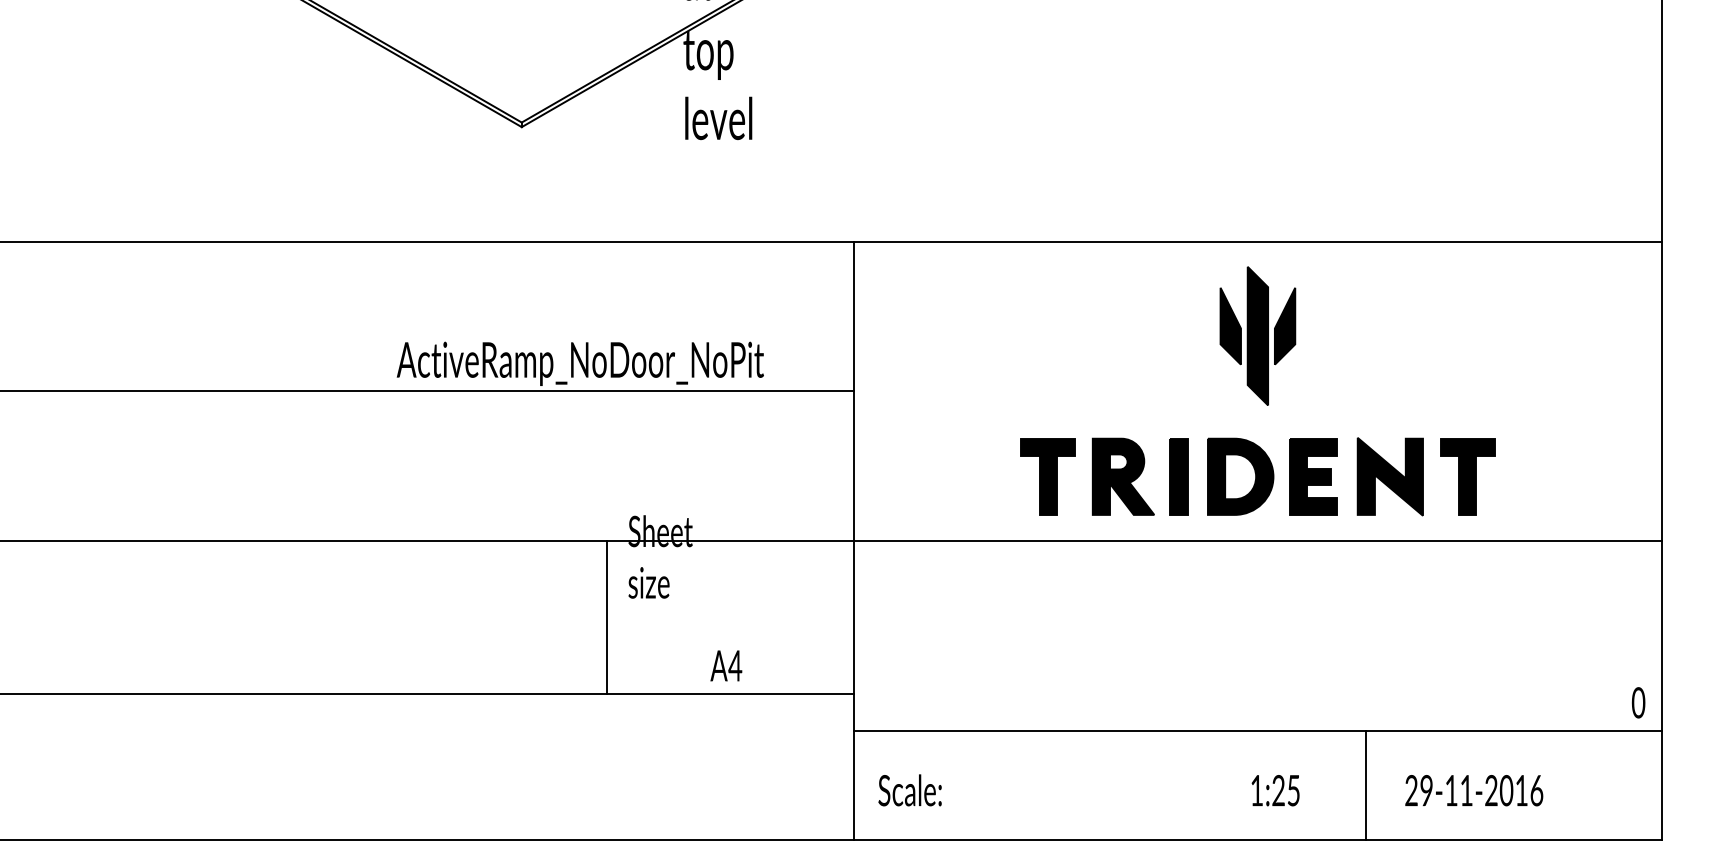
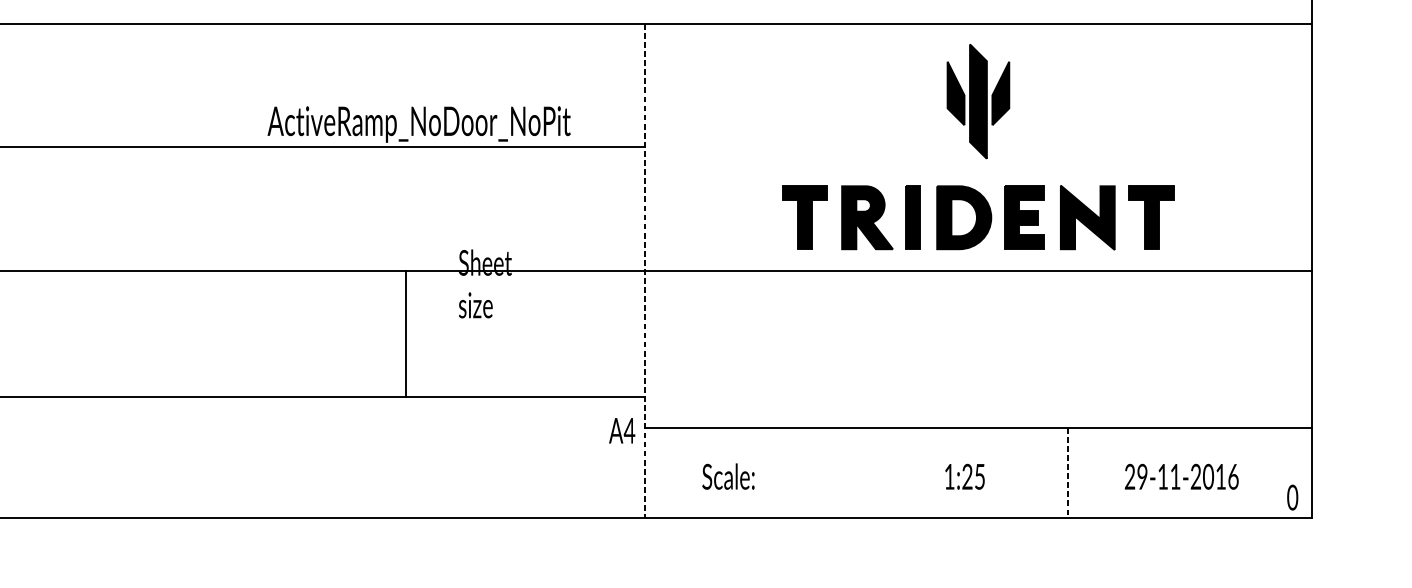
line: (854, 541) -> (645, 271), solid -> dashed
line: (607, 617) -> (406, 333), moved
text: (726, 665) -> (622, 430), moved
text: (1638, 702) -> (1292, 497), moved
line: (1366, 786) -> (1068, 473), solid -> dashed
text: (909, 790) -> (727, 476), moved
text: (1275, 790) -> (964, 476), moved
text: (1474, 790) -> (1181, 476), moved

